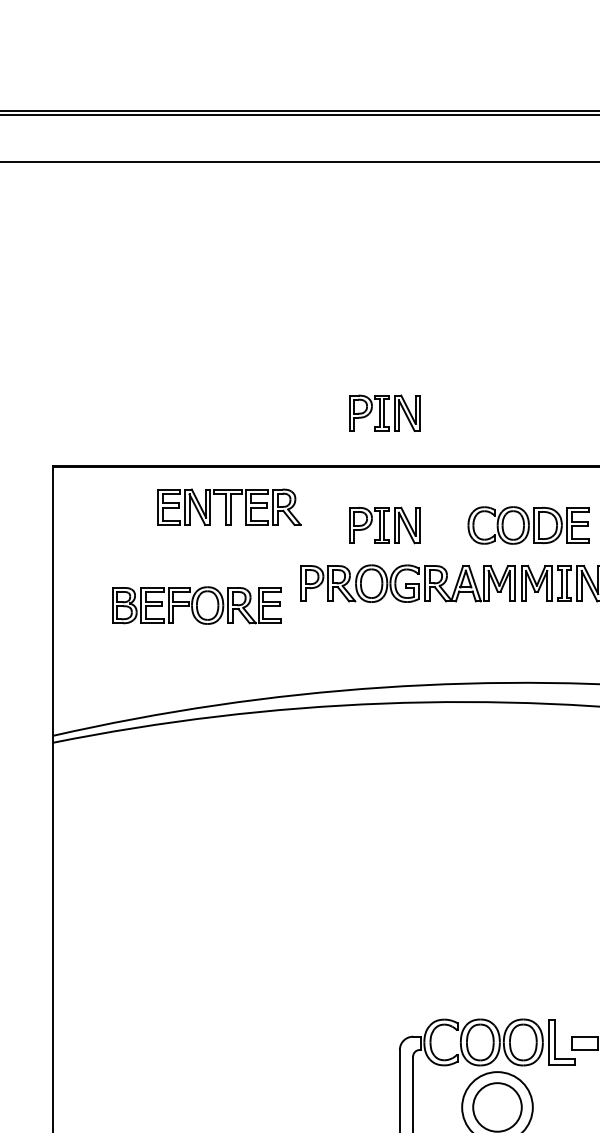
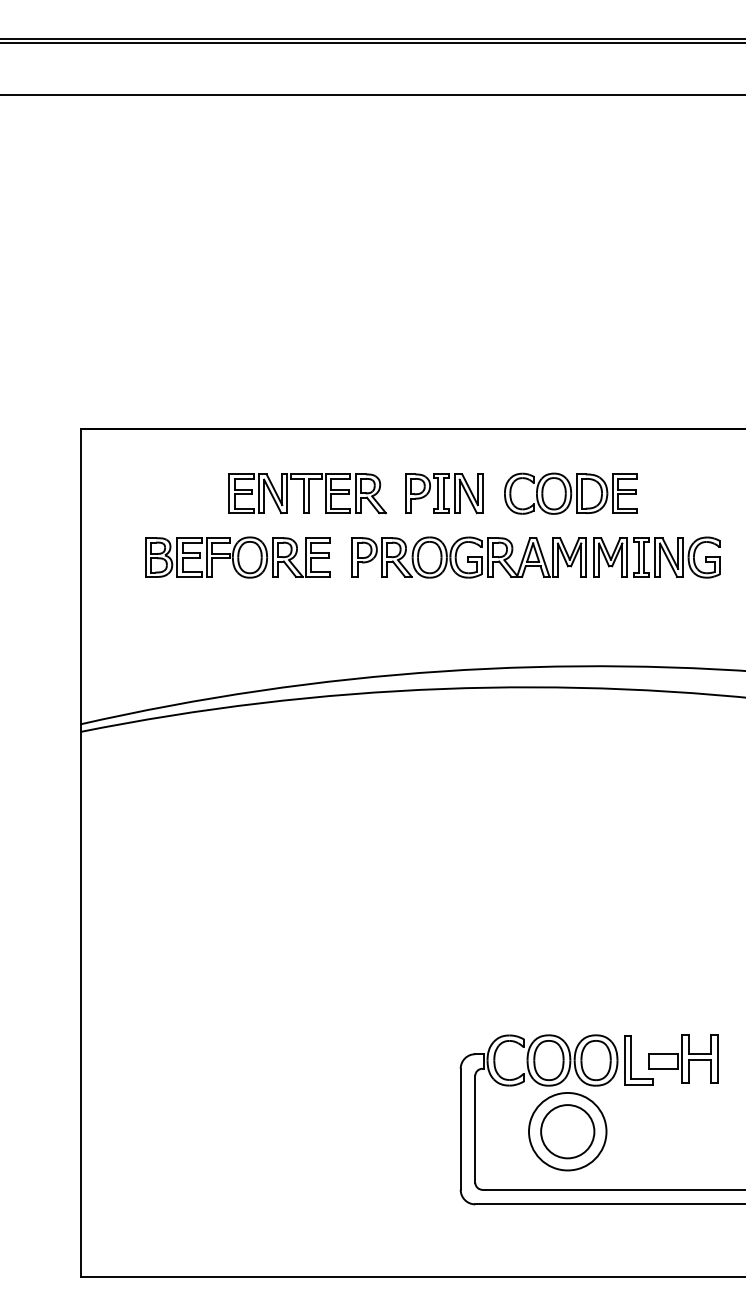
part: (385, 413) -> (444, 370), removed
part: (229, 507) -> (307, 493), moved
part: (528, 525) -> (570, 493), moved
part: (196, 605) -> (237, 557), moved

